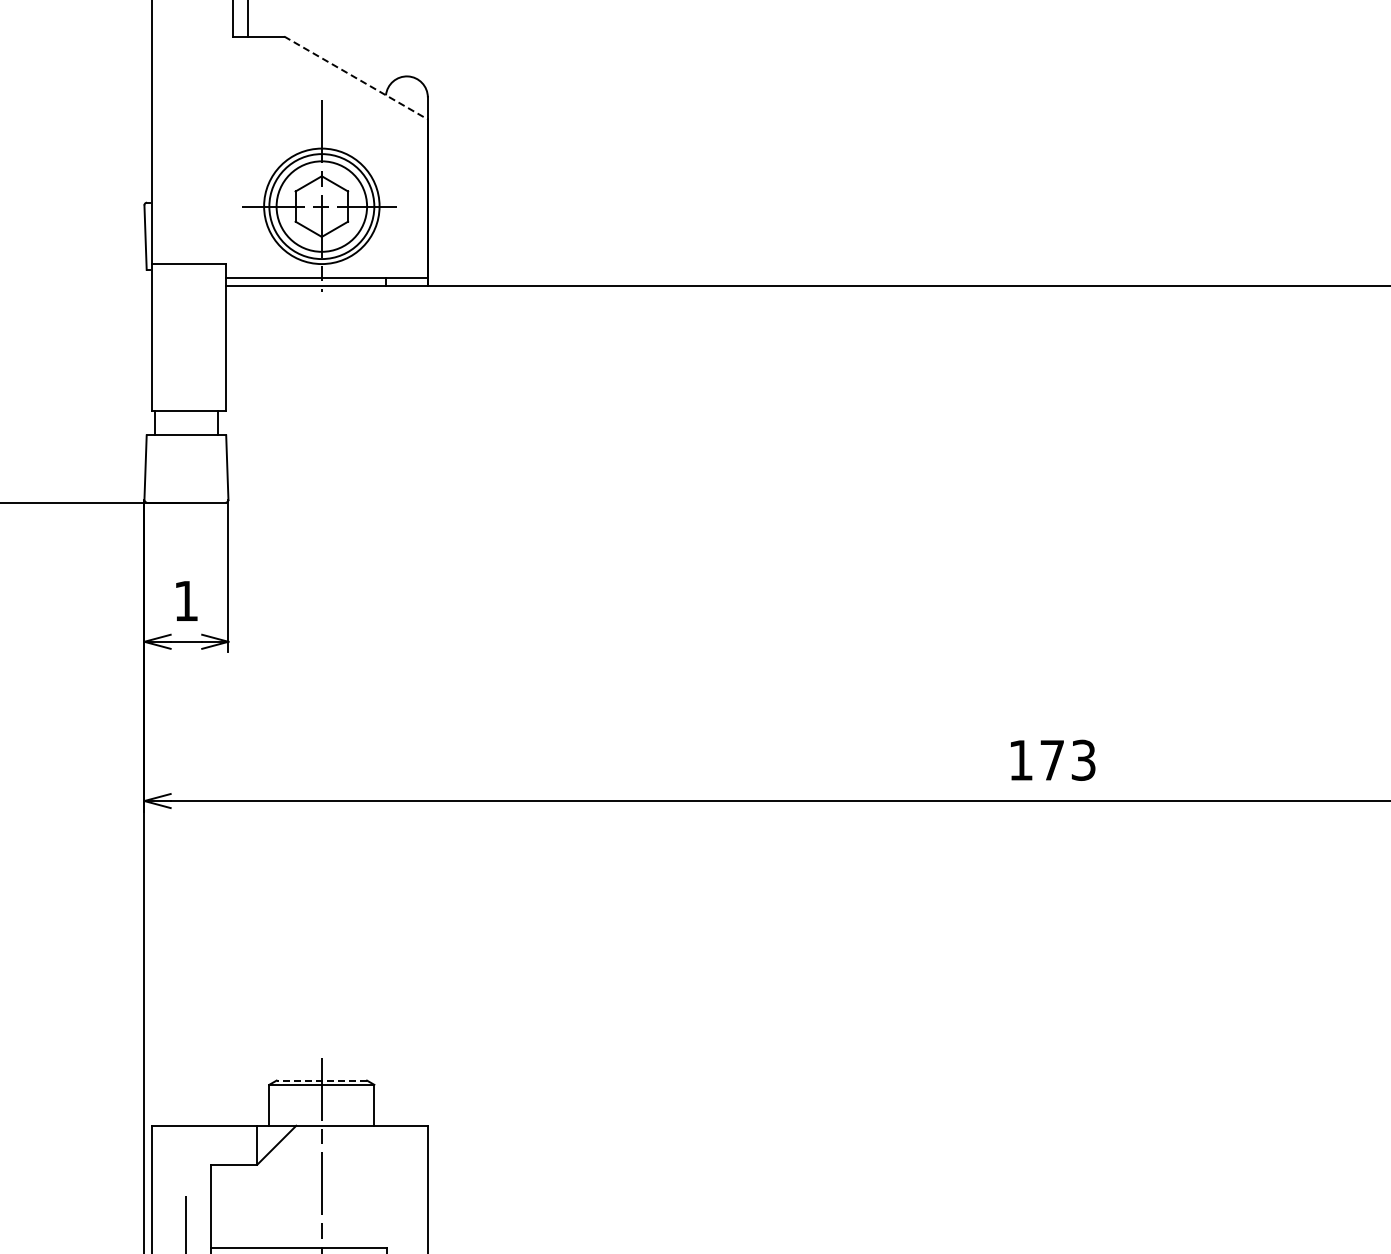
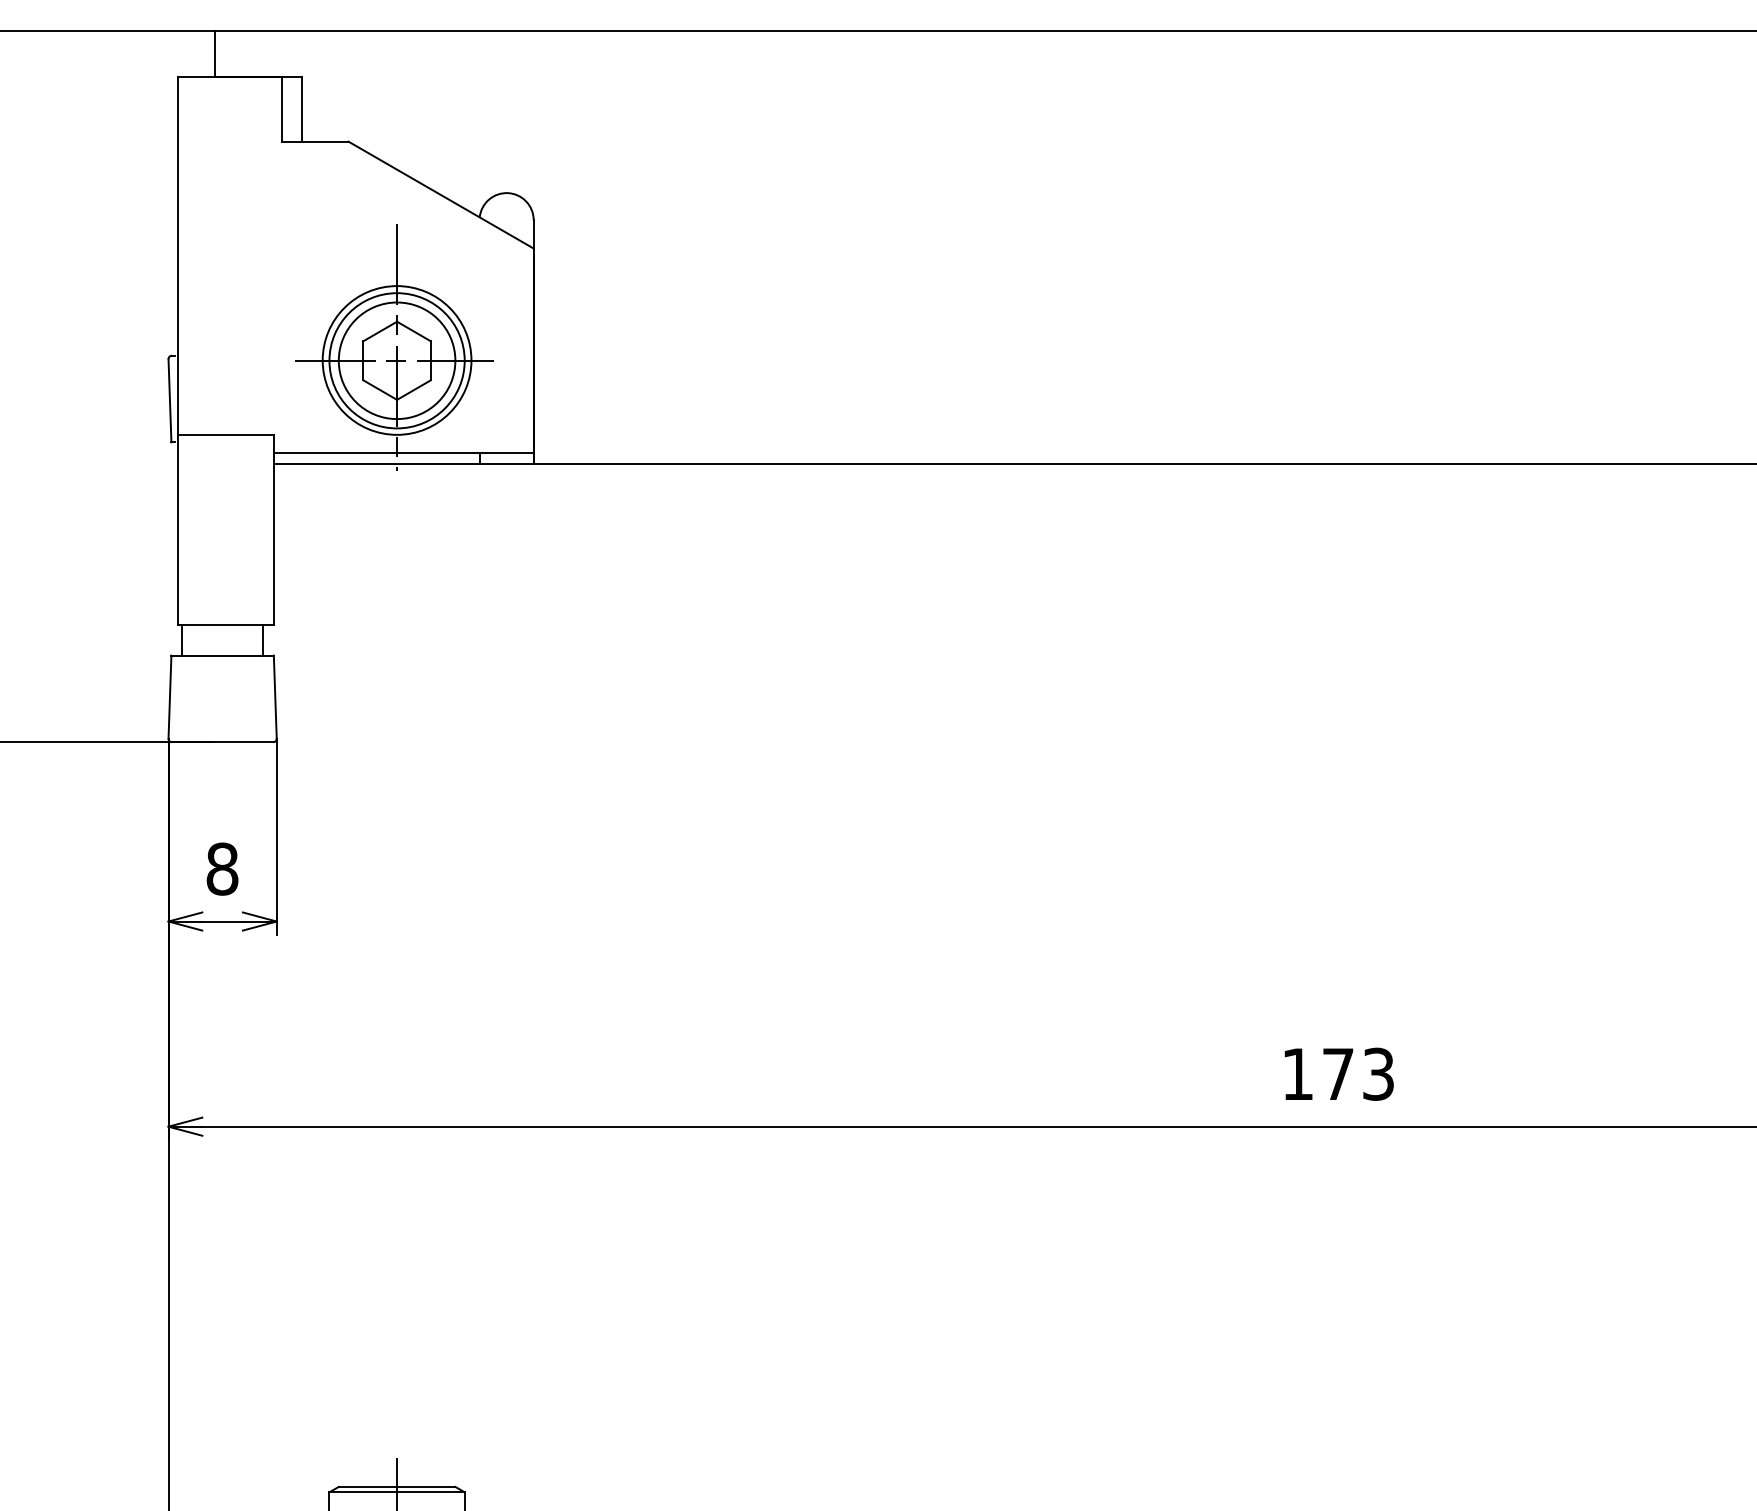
line: (356, 78) -> (441, 195), dashed -> solid
text: (186, 600) -> (222, 868), 1 -> 8
line: (321, 1080) -> (396, 1486), dashed -> solid

